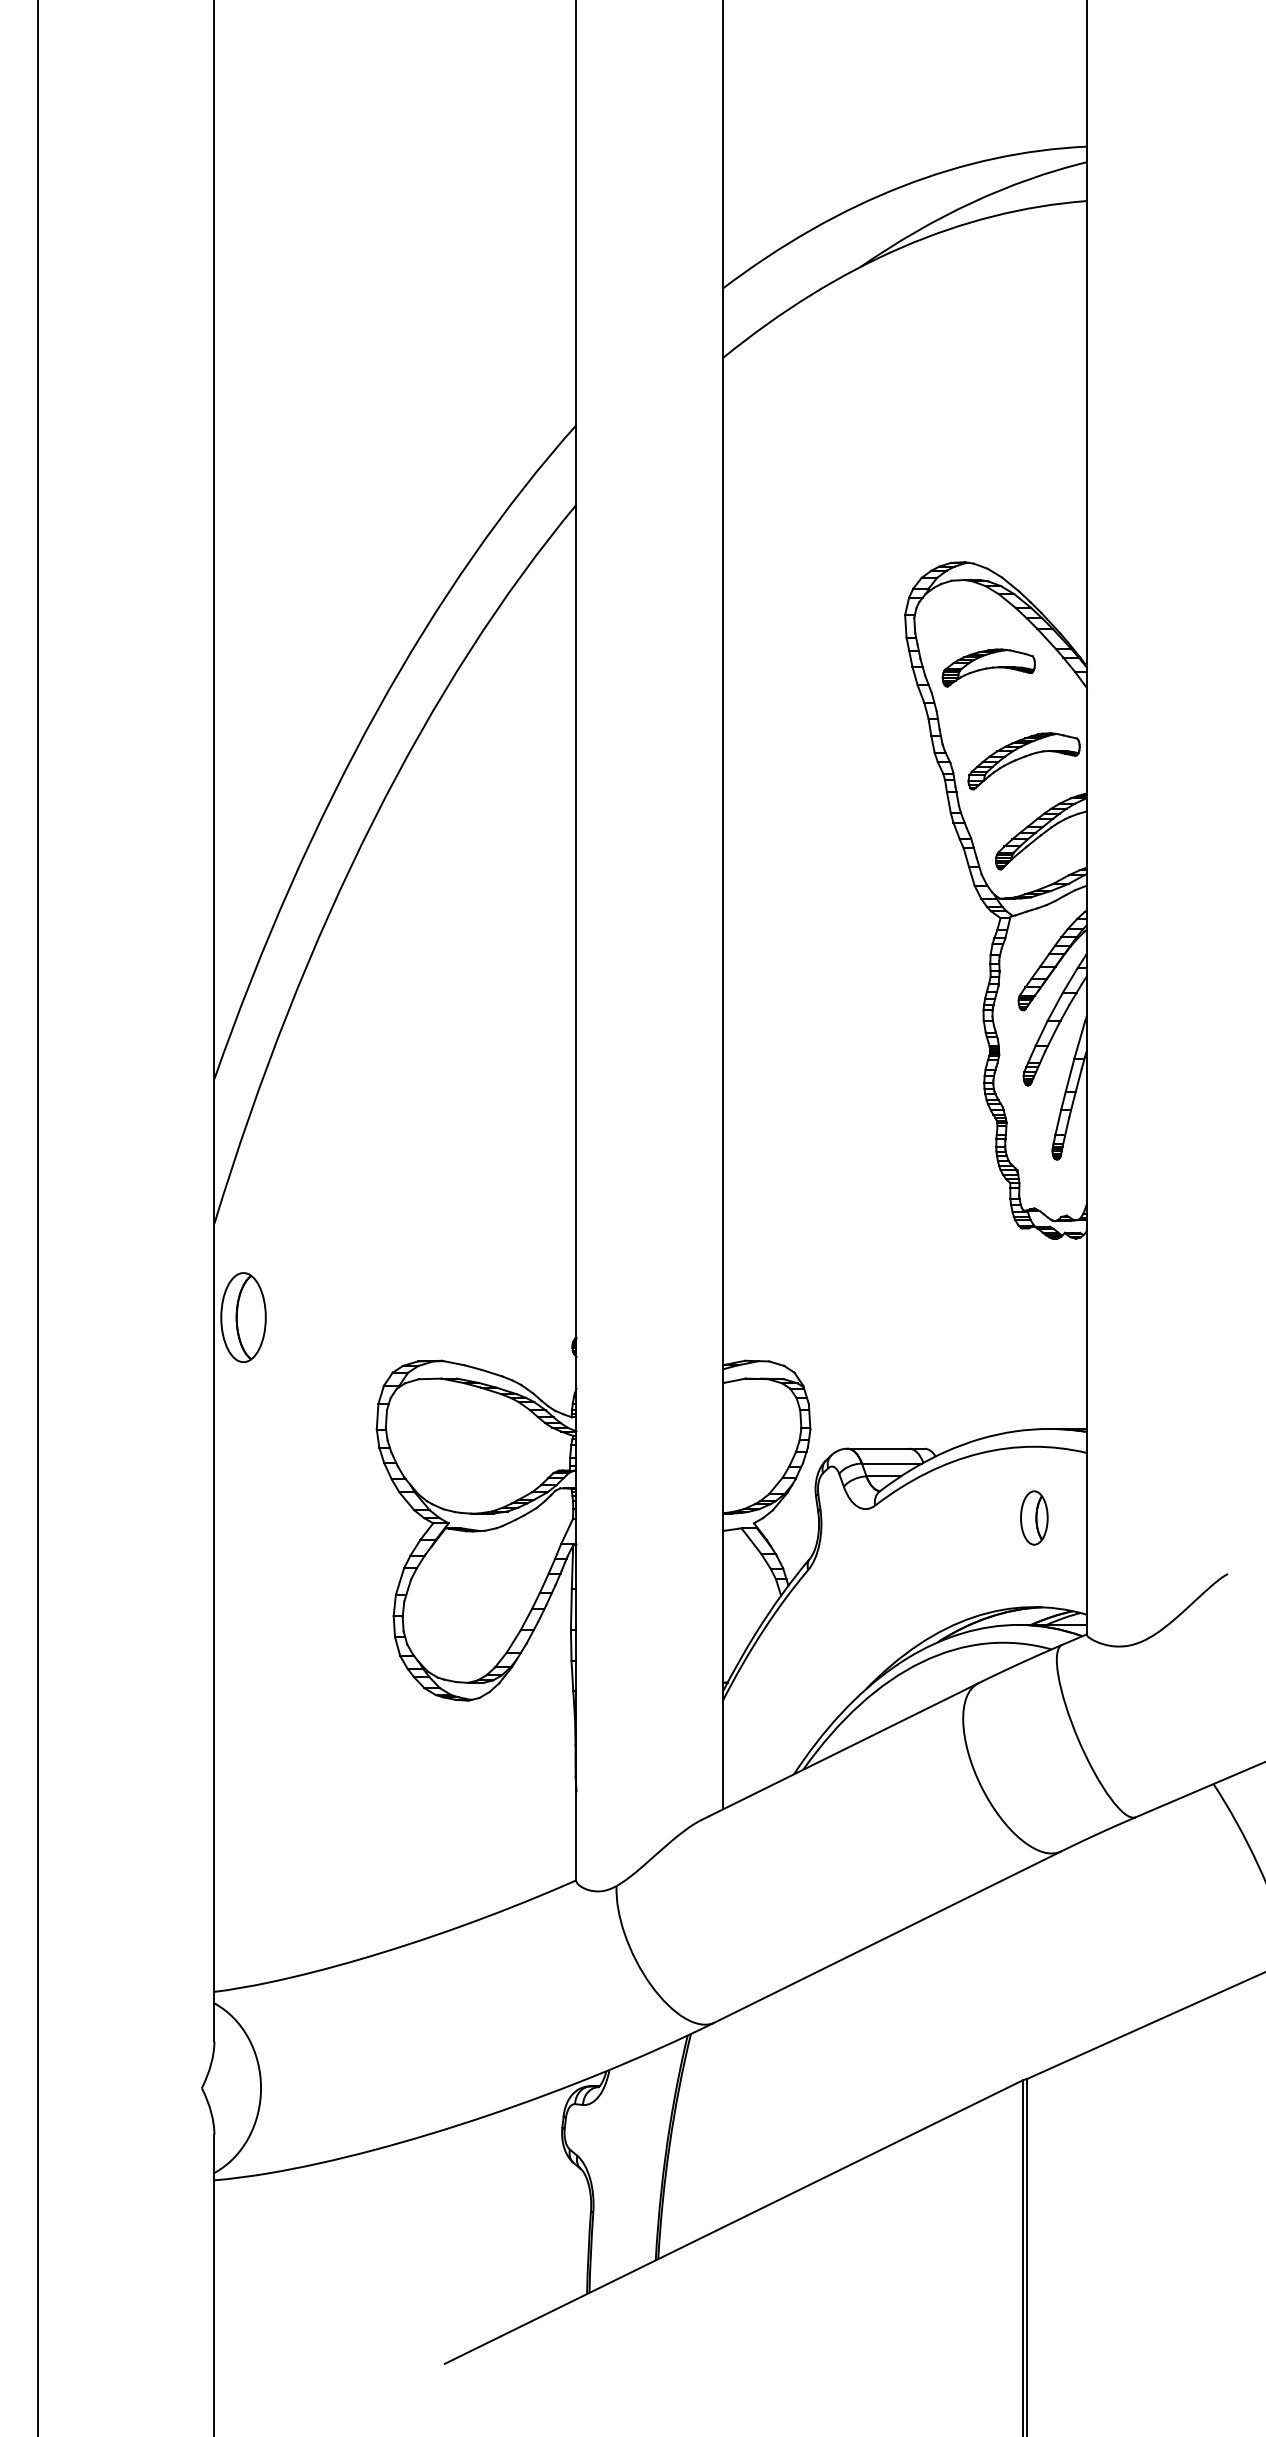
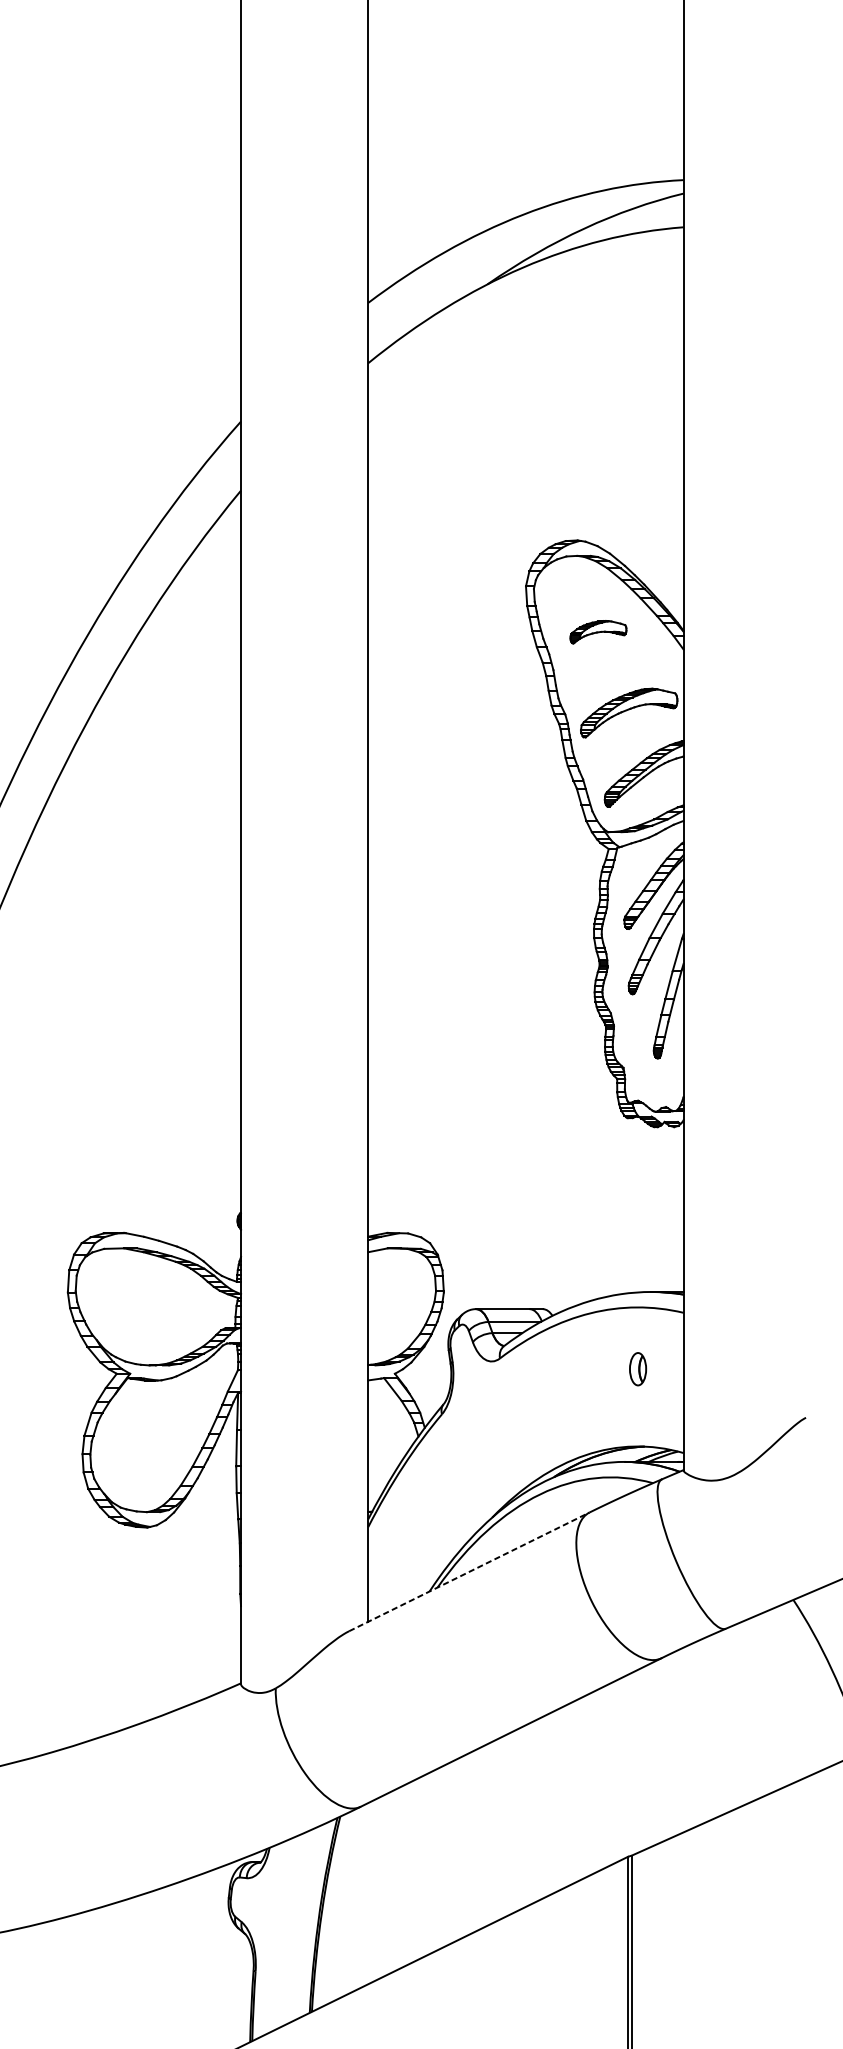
part: (988, 667) -> (598, 631), size x0.7
part: (1034, 1517) -> (638, 1368), size x0.7
line: (839, 1751) -> (469, 1571), solid -> dashed

